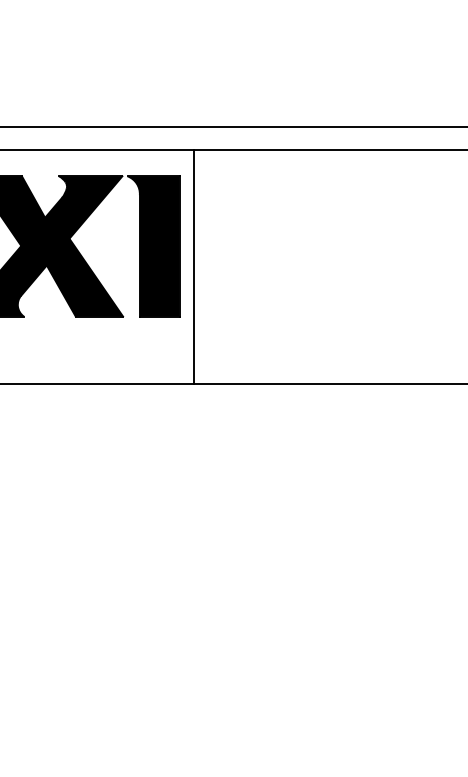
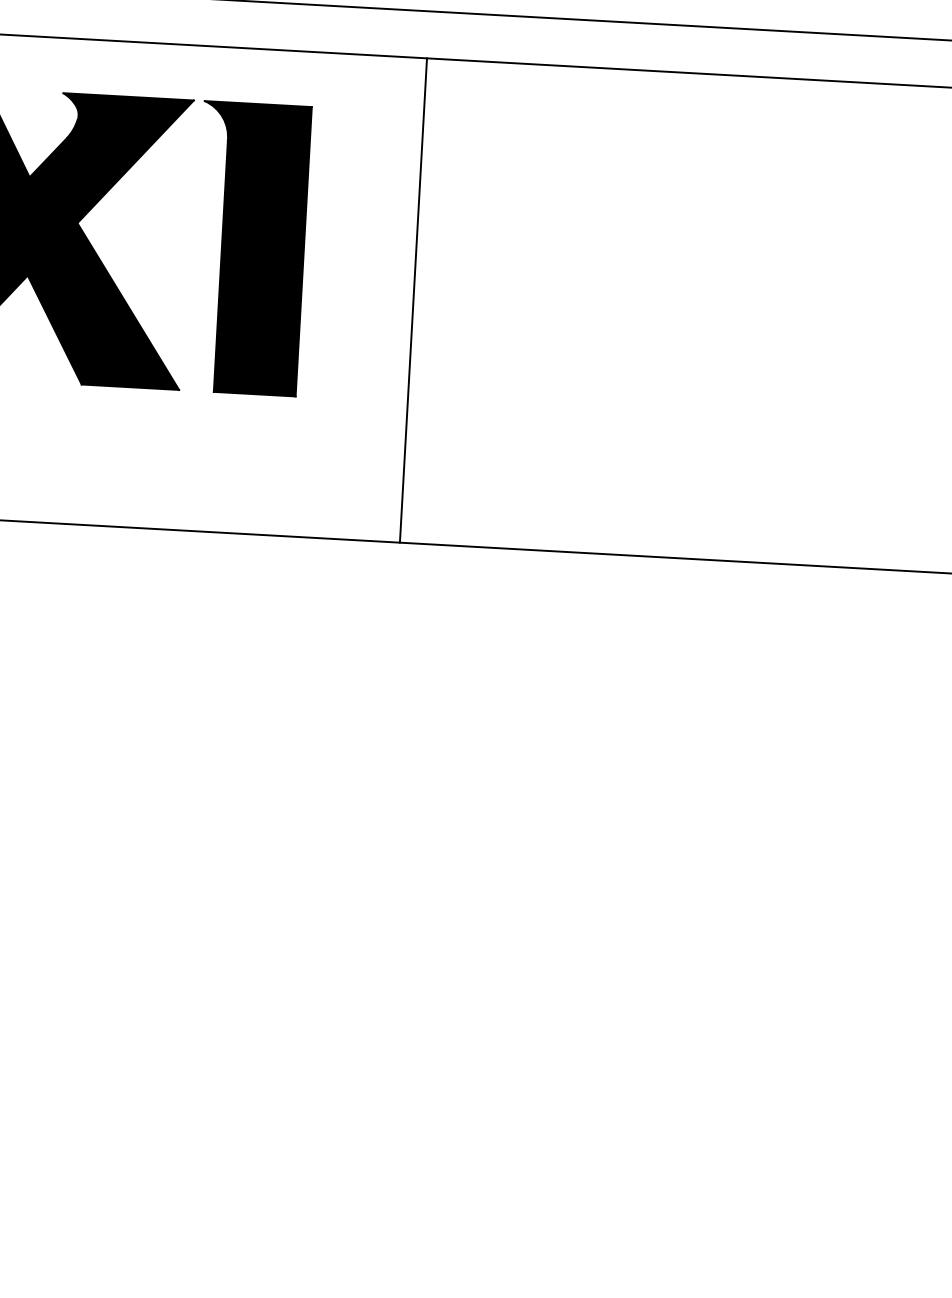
line: (193, 266) -> (412, 299), moved

